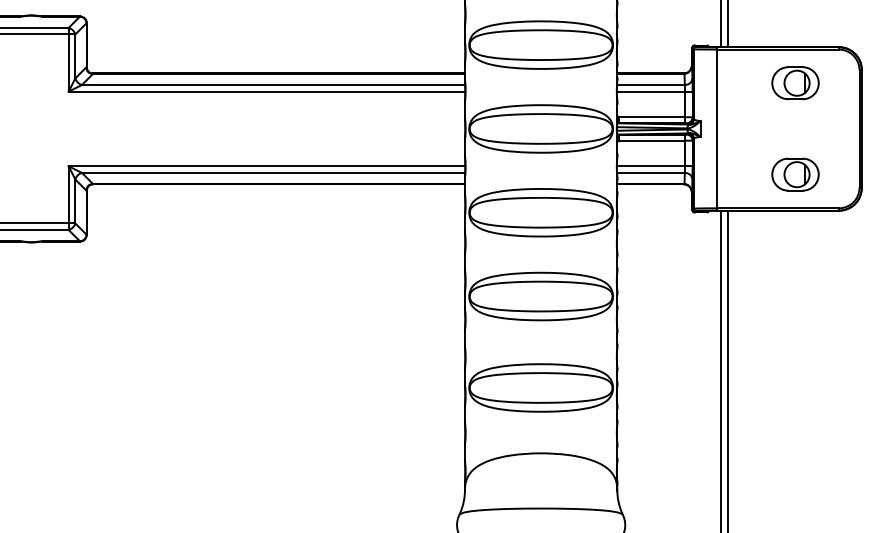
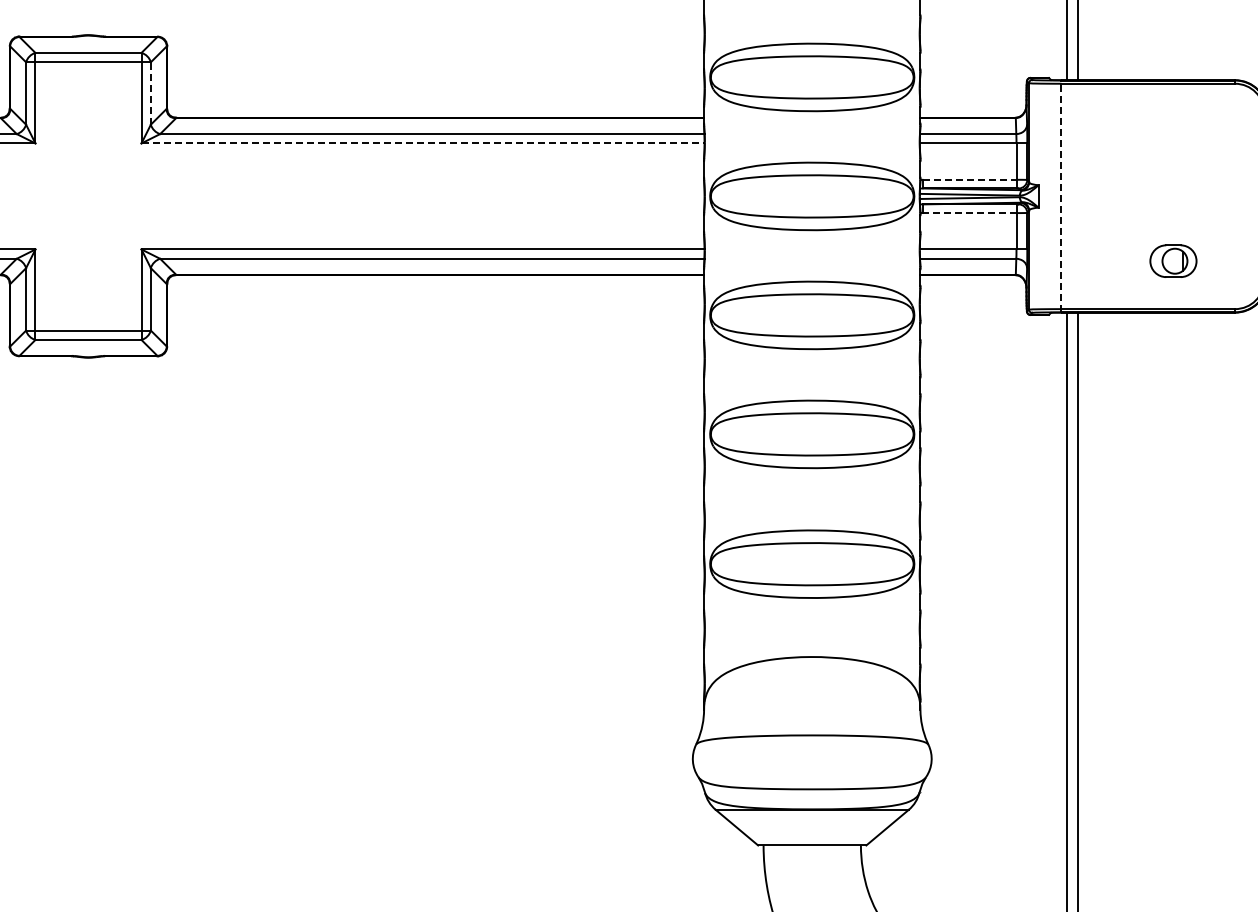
line: (75, 55) -> (150, 92), solid -> dashed
part: (795, 83) -> (1173, 131), removed
line: (267, 91) -> (423, 143), solid -> dashed
line: (651, 117) -> (969, 179), solid -> dashed
line: (716, 128) -> (1061, 196), solid -> dashed
line: (651, 140) -> (969, 213), solid -> dashed
part: (795, 174) -> (1173, 260), size x0.7

